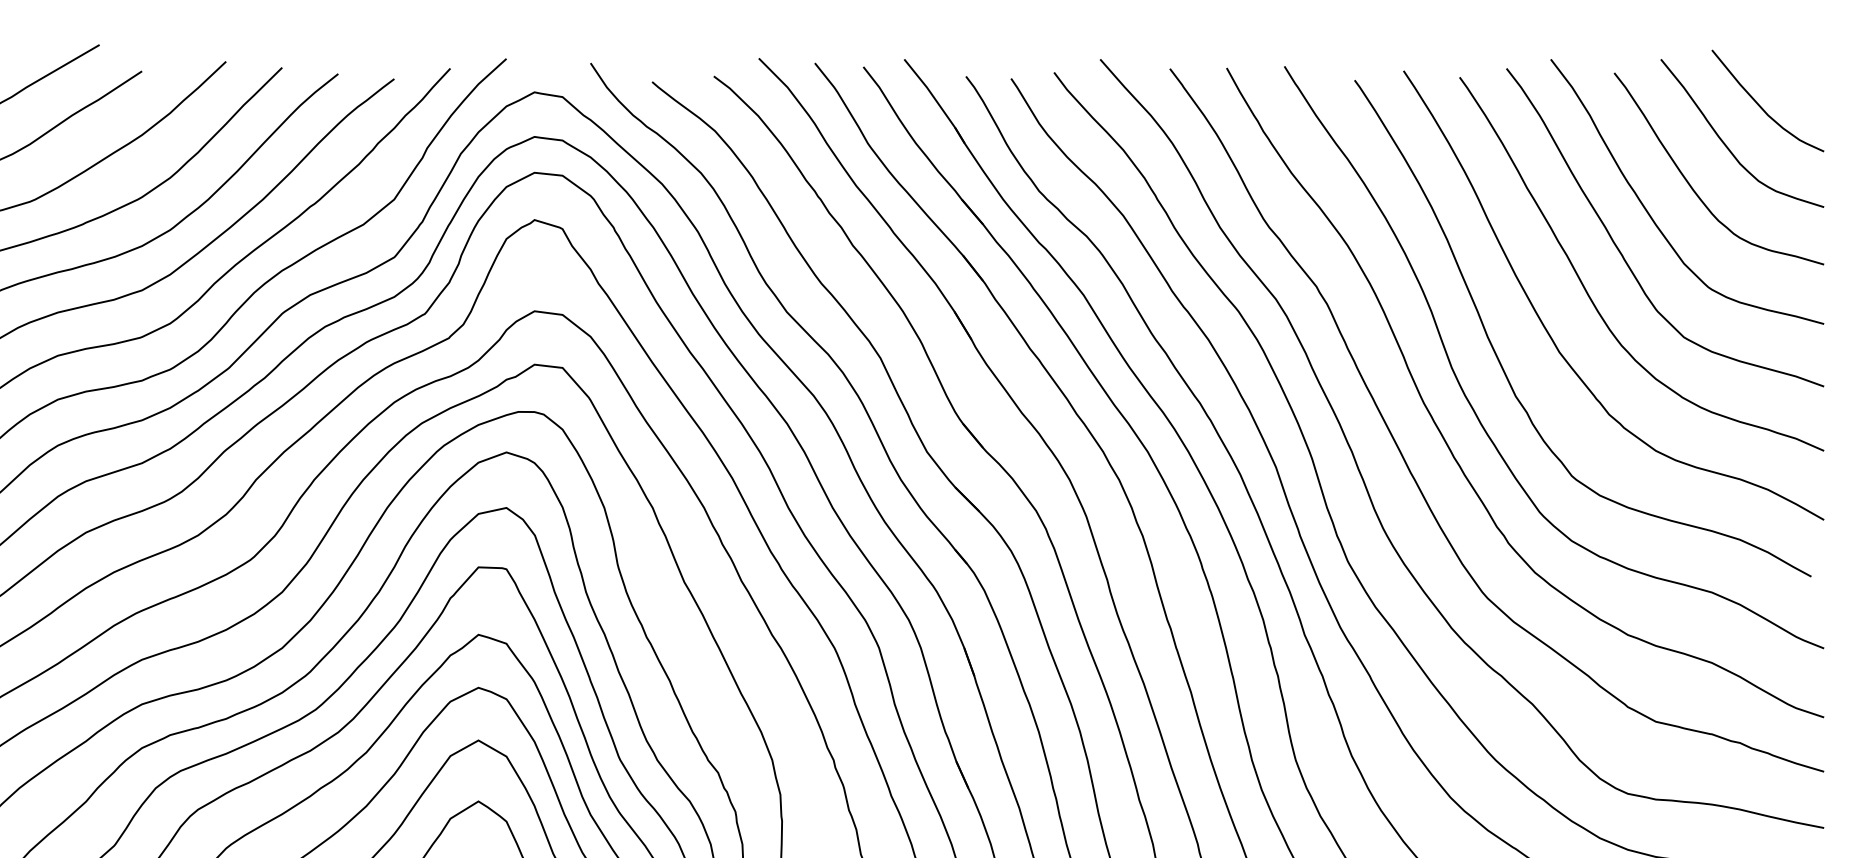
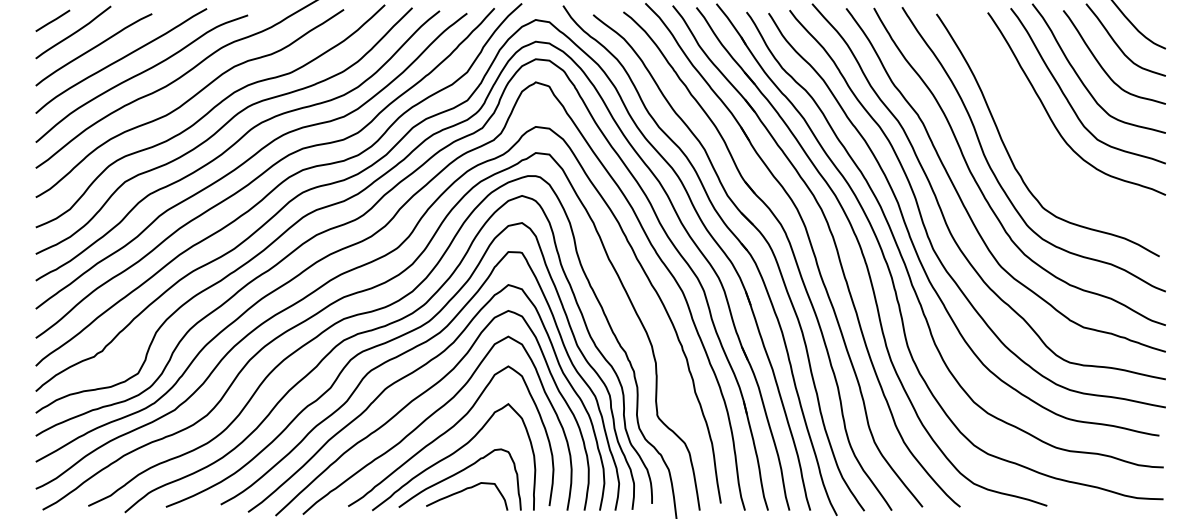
curve: (1551, 332) -> (1032, 137), removed

